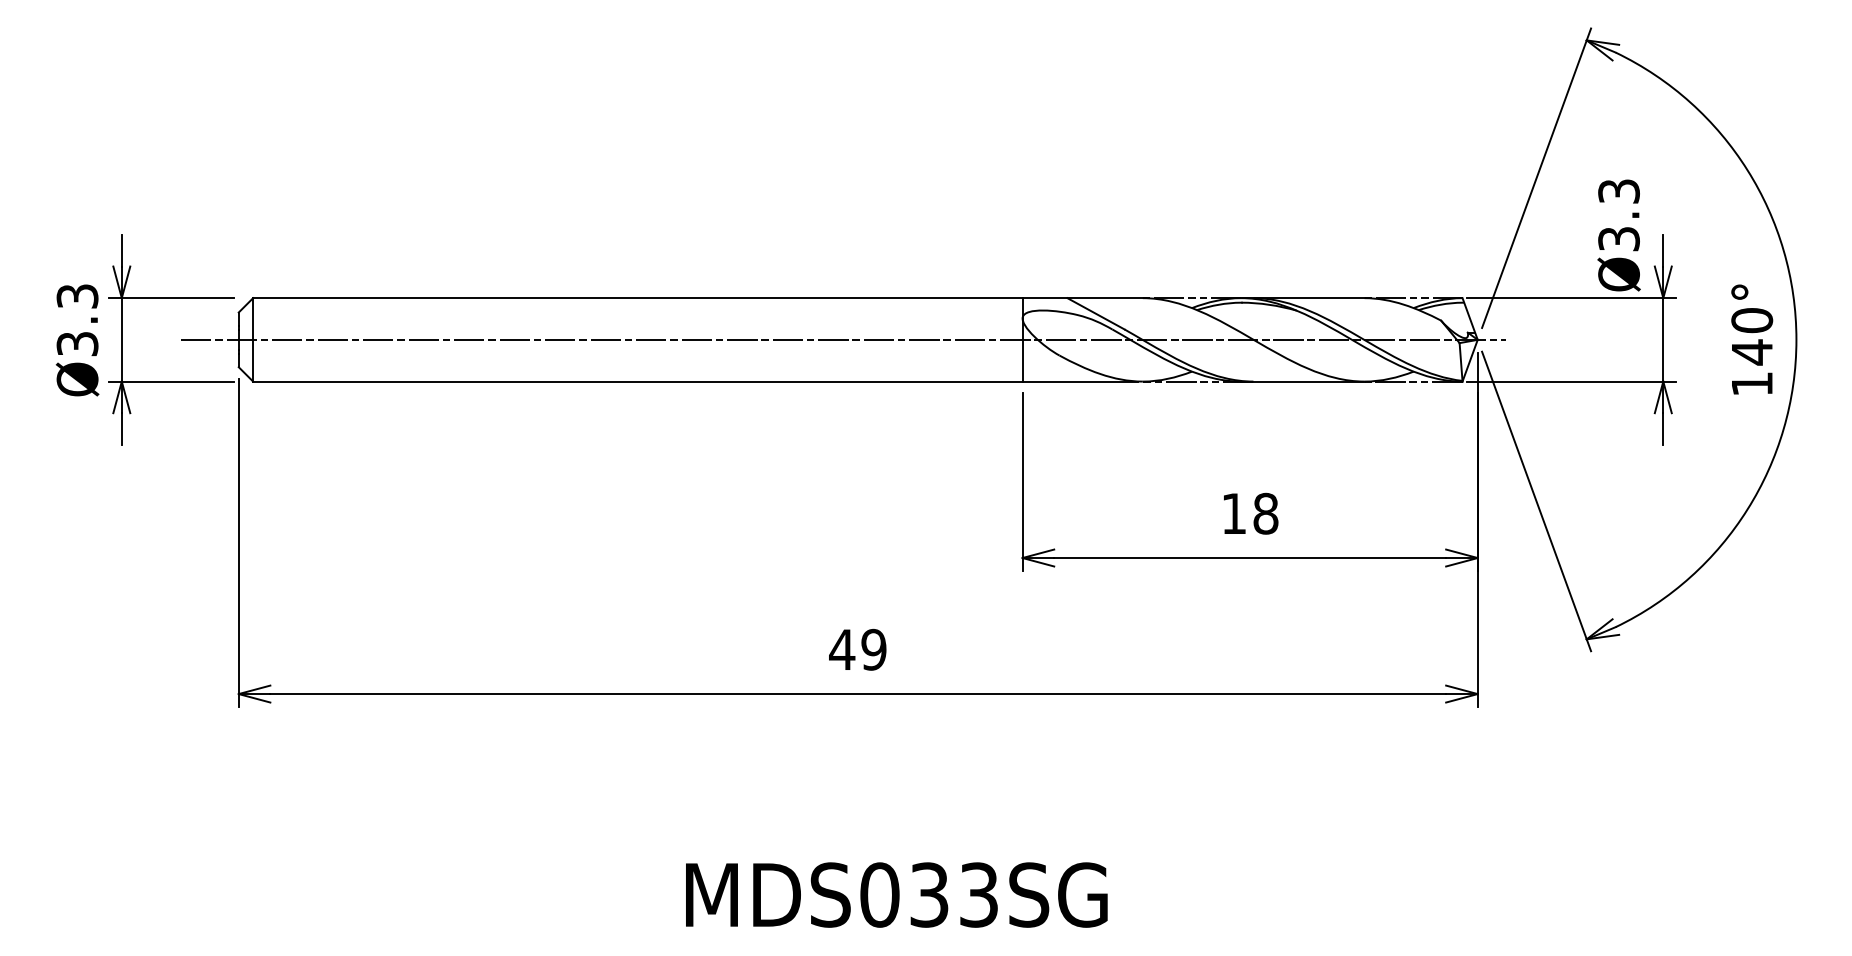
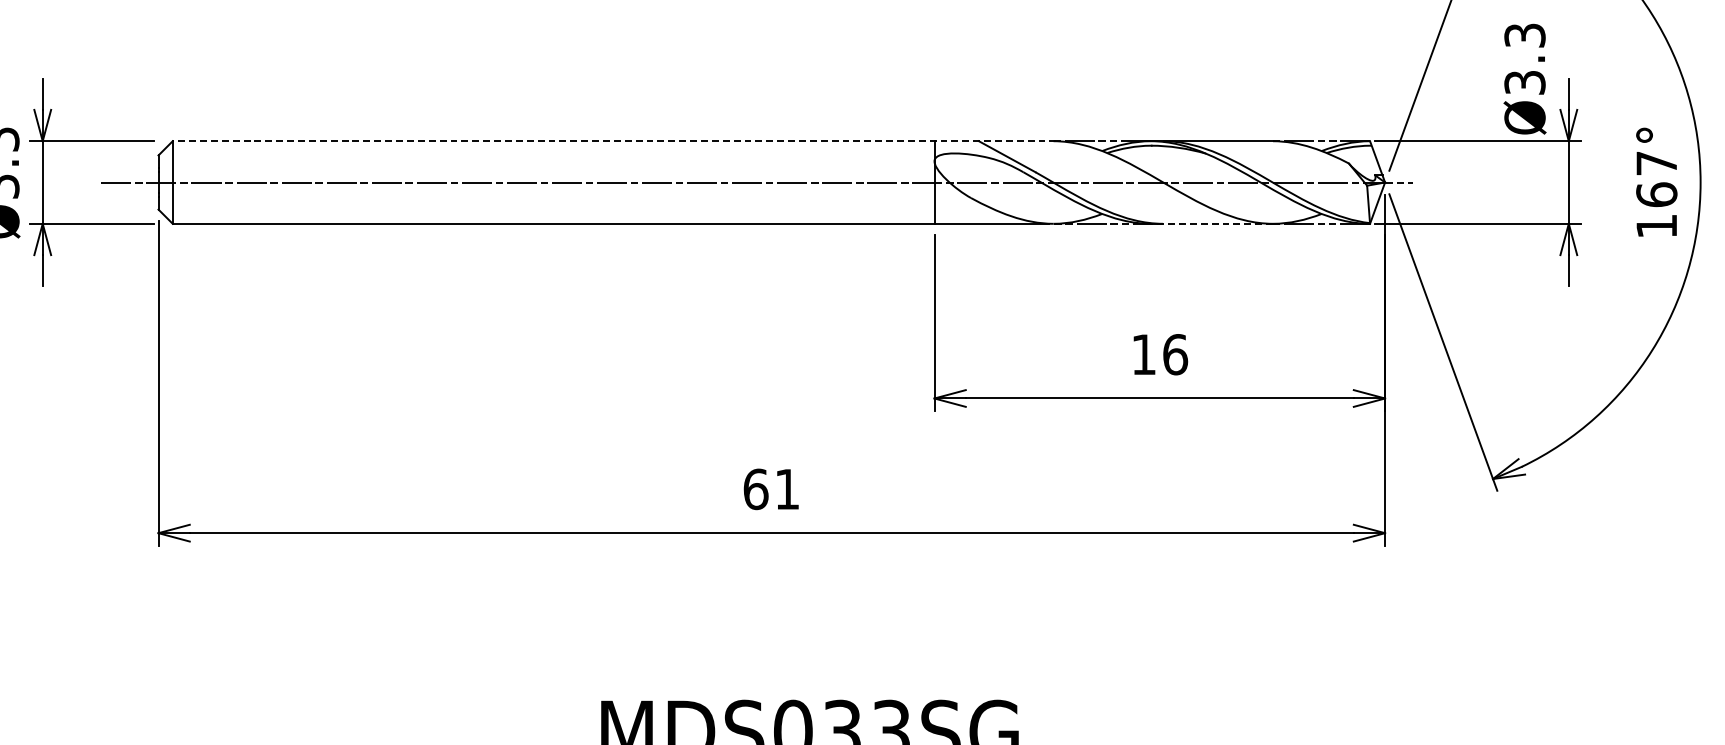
line: (698, 298) -> (613, 141), solid -> dashed
text: (1752, 336) -> (1657, 179), 140° -> 167°
line: (1302, 381) -> (1211, 223), solid -> dashed
text: (1265, 513) -> (1174, 354), 18 -> 16
text: (857, 649) -> (771, 489), 49 -> 61

